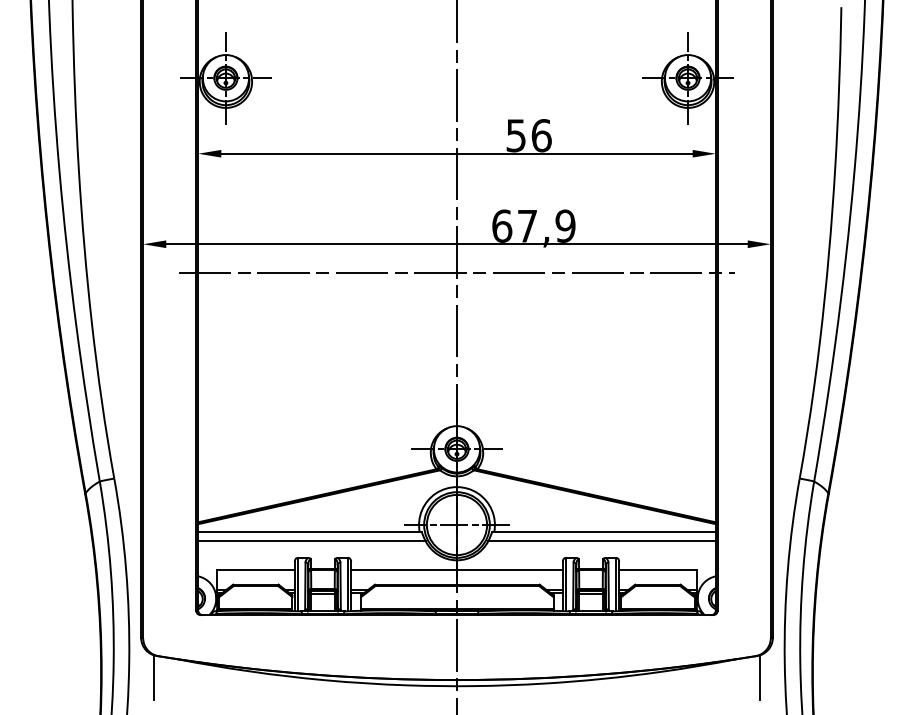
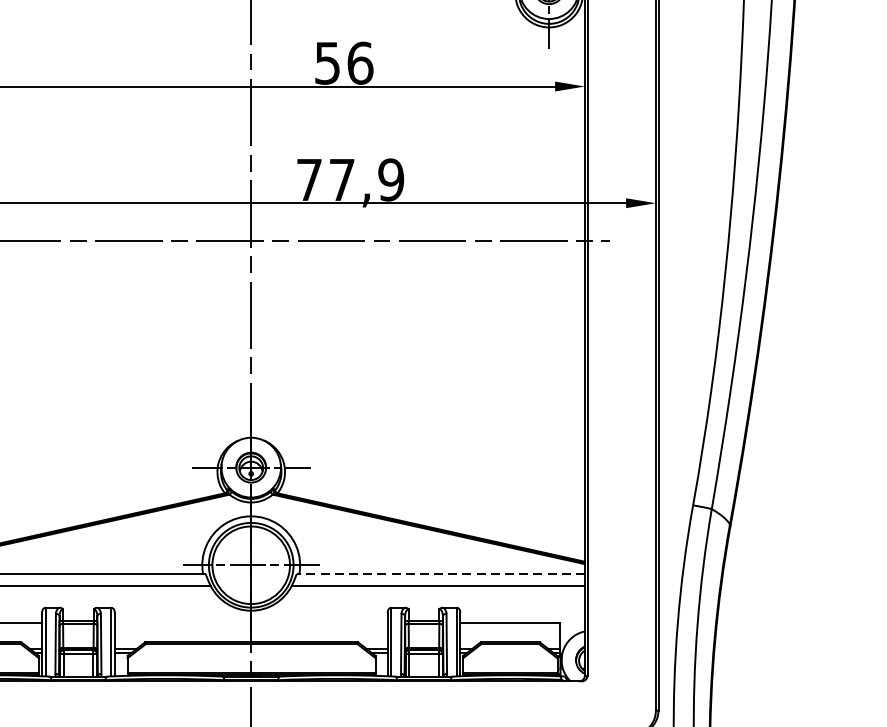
text: (502, 225) -> (309, 179), 67,9 -> 77,9
line: (604, 532) -> (441, 574), solid -> dashed
line: (456, 569) -> (250, 622), removed

